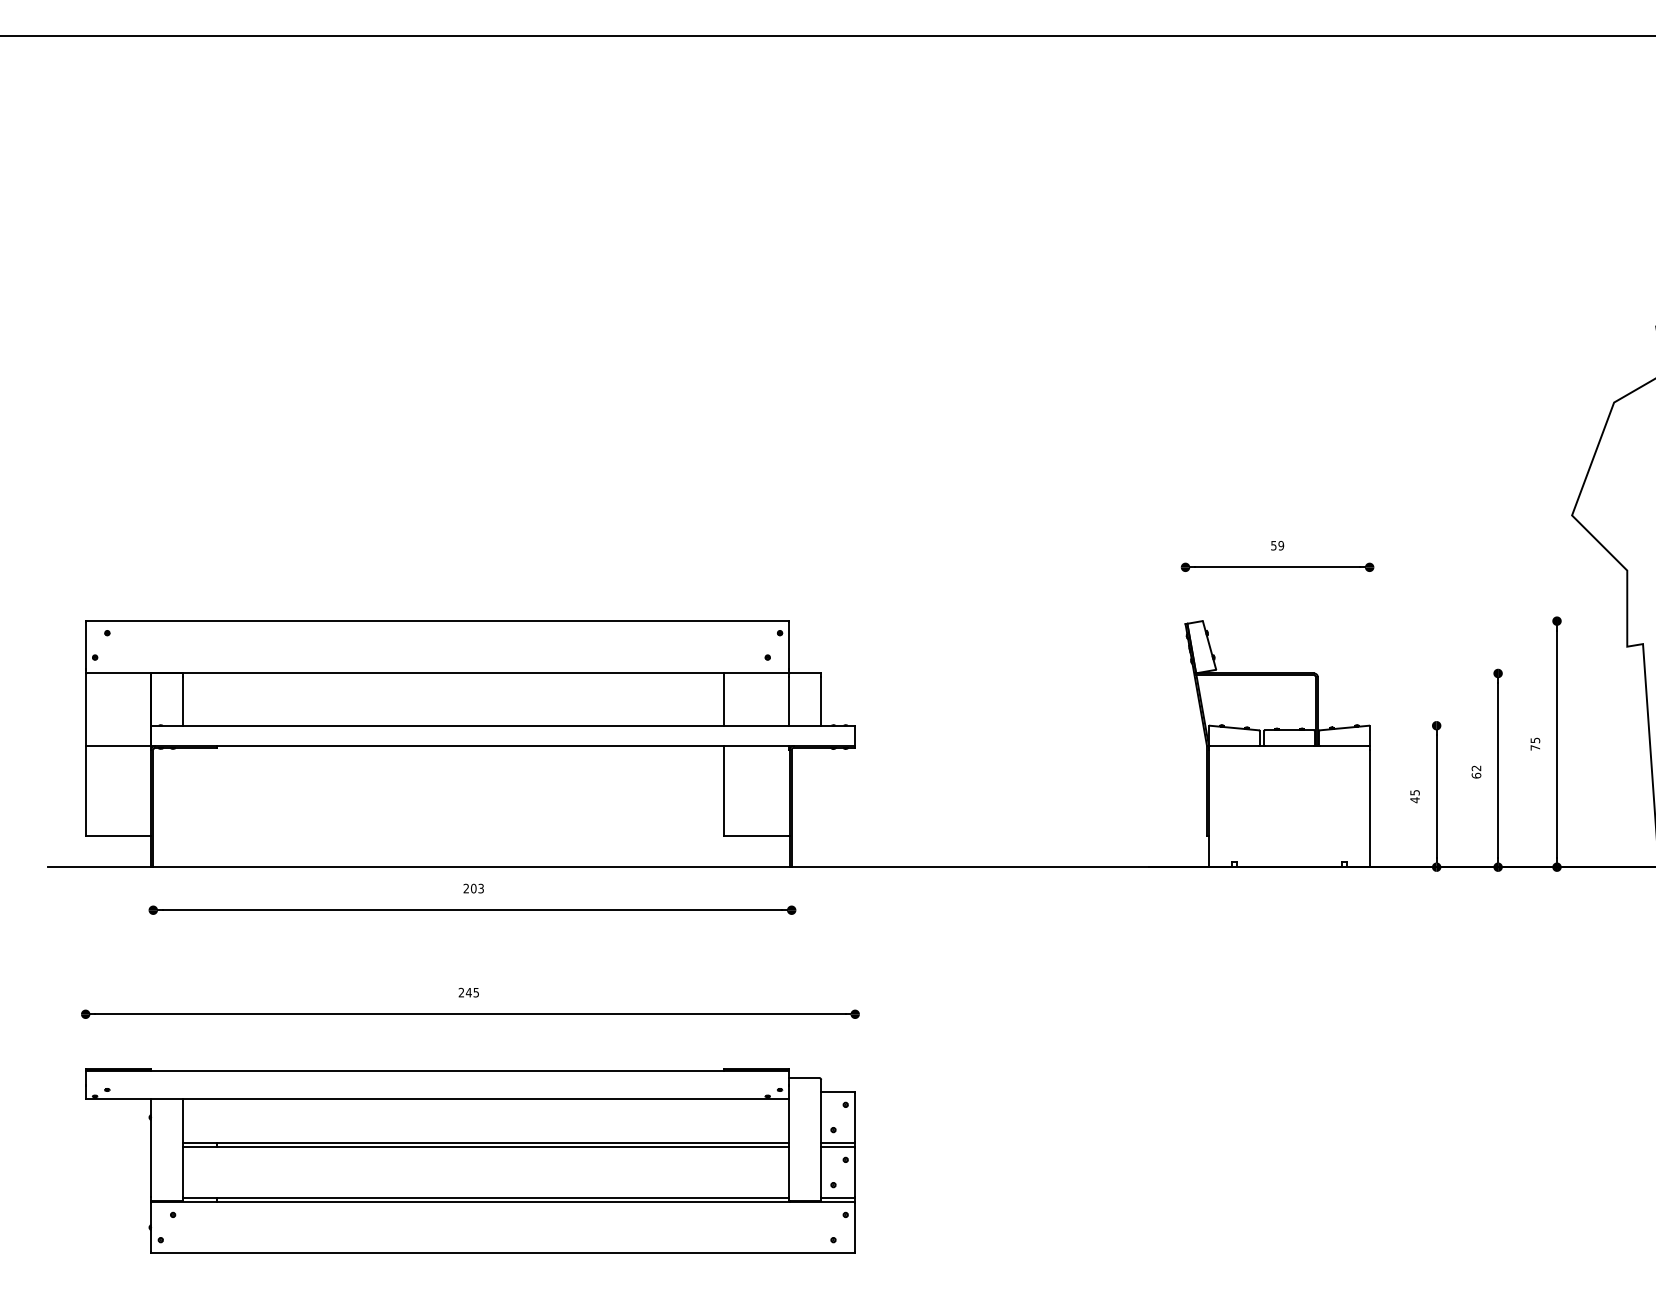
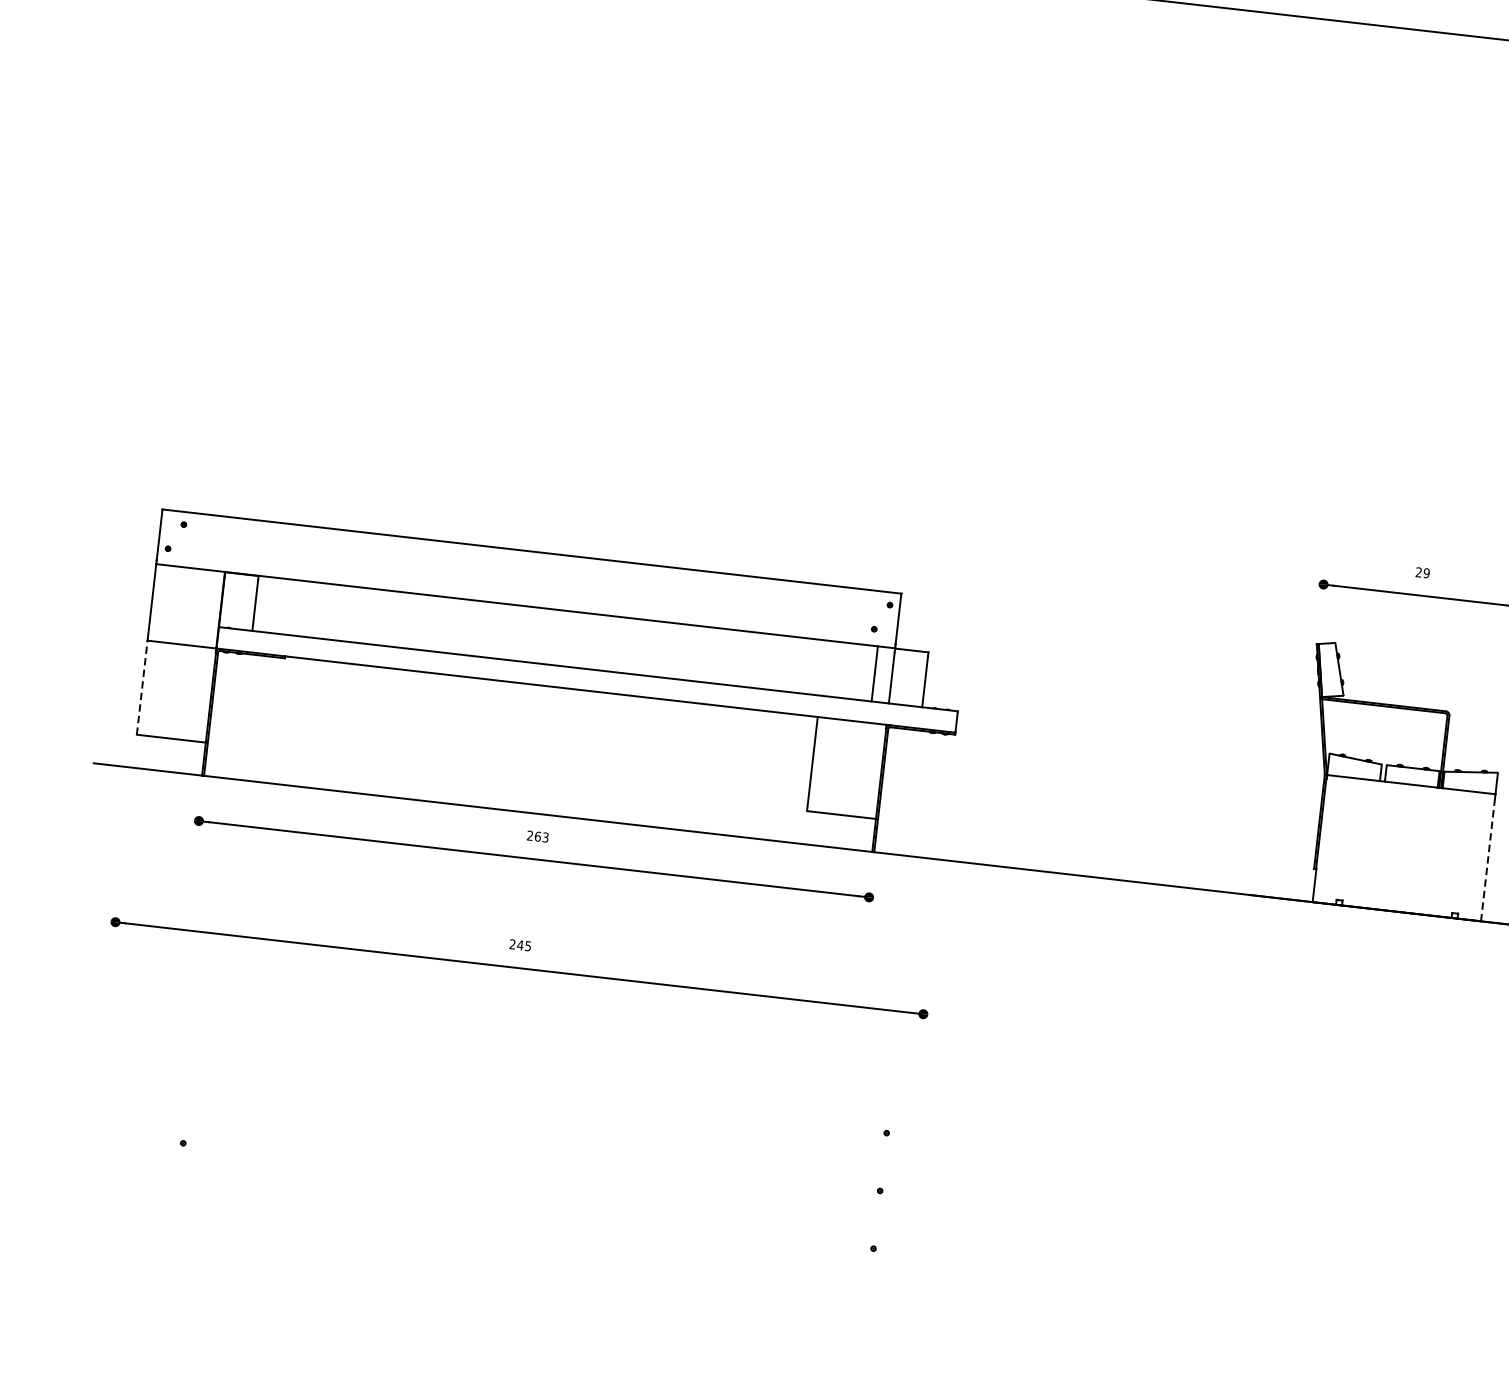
text: (1273, 545) -> (1418, 572), 59 -> 29
line: (724, 699) -> (875, 673), moved
line: (85, 790) -> (142, 687), solid -> dashed
line: (1369, 808) -> (1487, 859), solid -> dashed
text: (473, 887) -> (537, 835), 203 -> 263
part: (470, 1160) -> (502, 1121), removed

